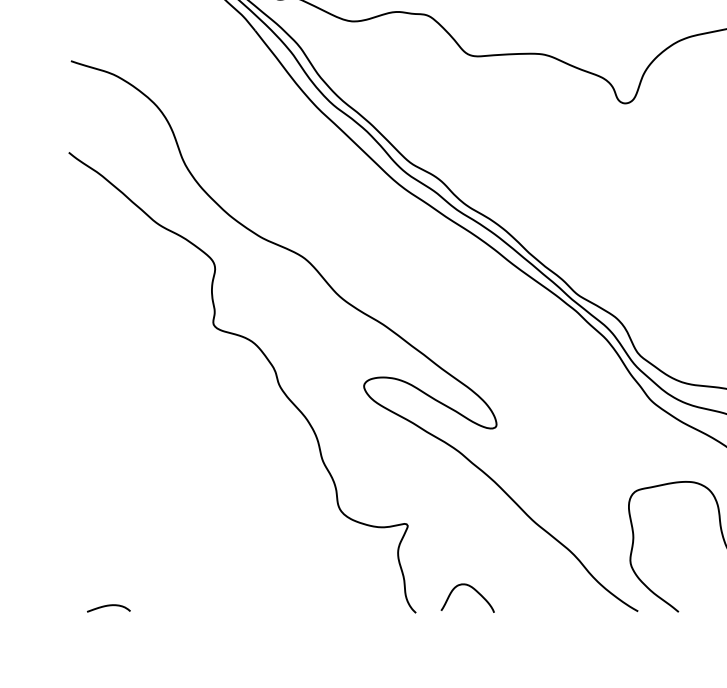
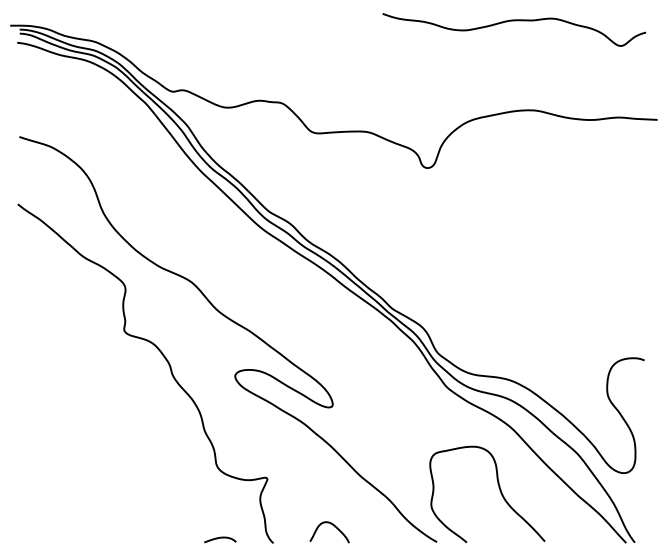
curve: (473, 590) -> (333, 526), moved
curve: (109, 606) -> (220, 538), moved

